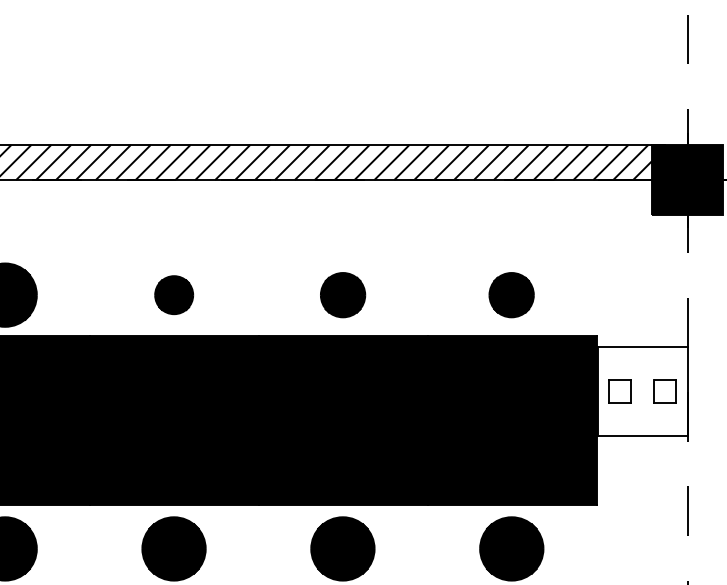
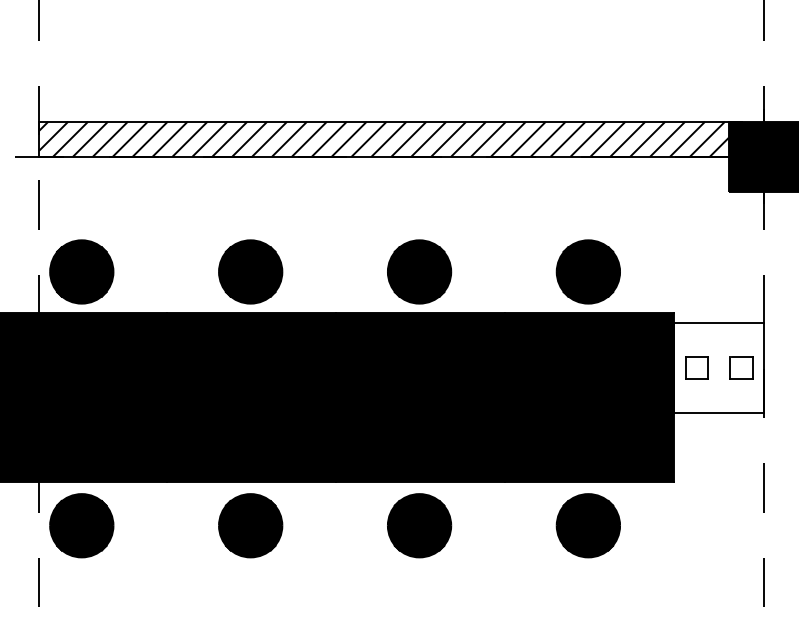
part: (173, 294) -> (250, 271), size x1.67
part: (342, 294) -> (419, 271), size x1.43
part: (510, 294) -> (587, 271), size x1.43

